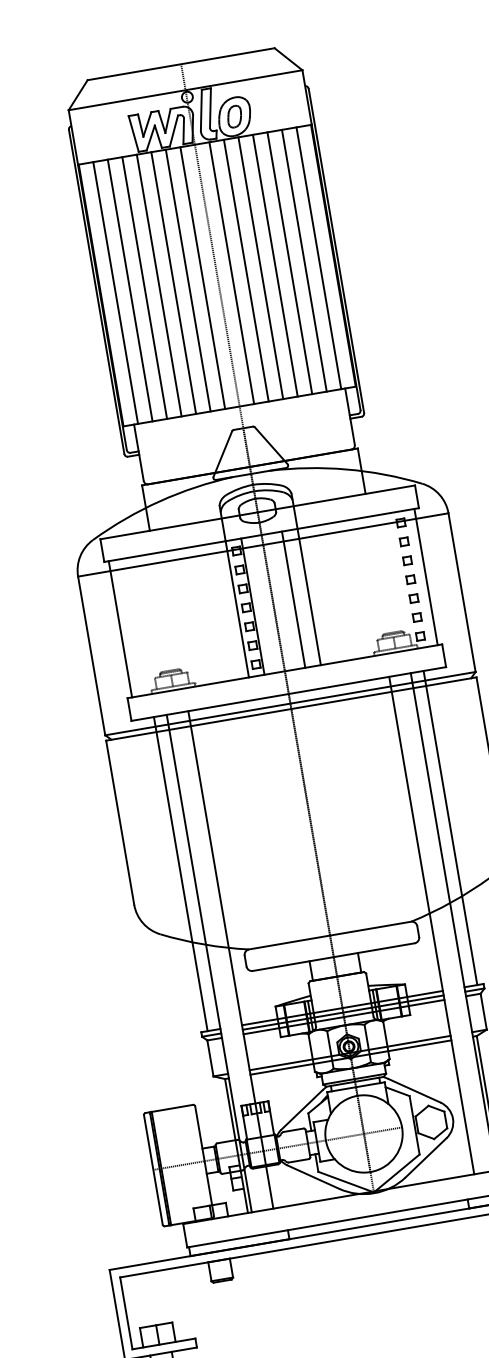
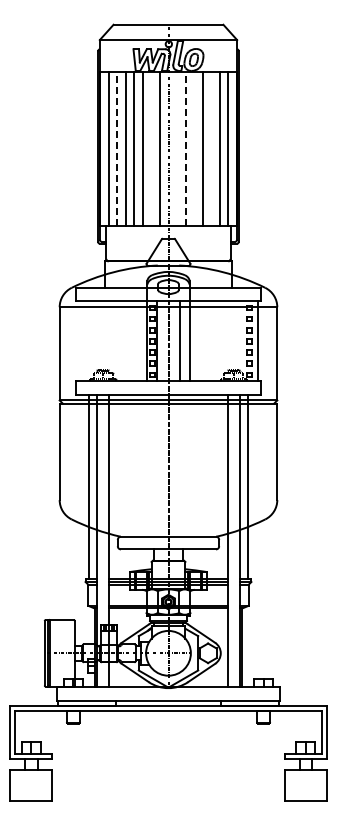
line: (290, 262) -> (211, 148), removed
line: (261, 267) -> (194, 148), removed
line: (246, 271) -> (185, 149), solid -> dashed
line: (232, 272) -> (177, 148), removed
line: (188, 279) -> (151, 148), removed
line: (130, 291) -> (117, 149), solid -> dashed
line: (120, 629) -> (78, 341), removed

